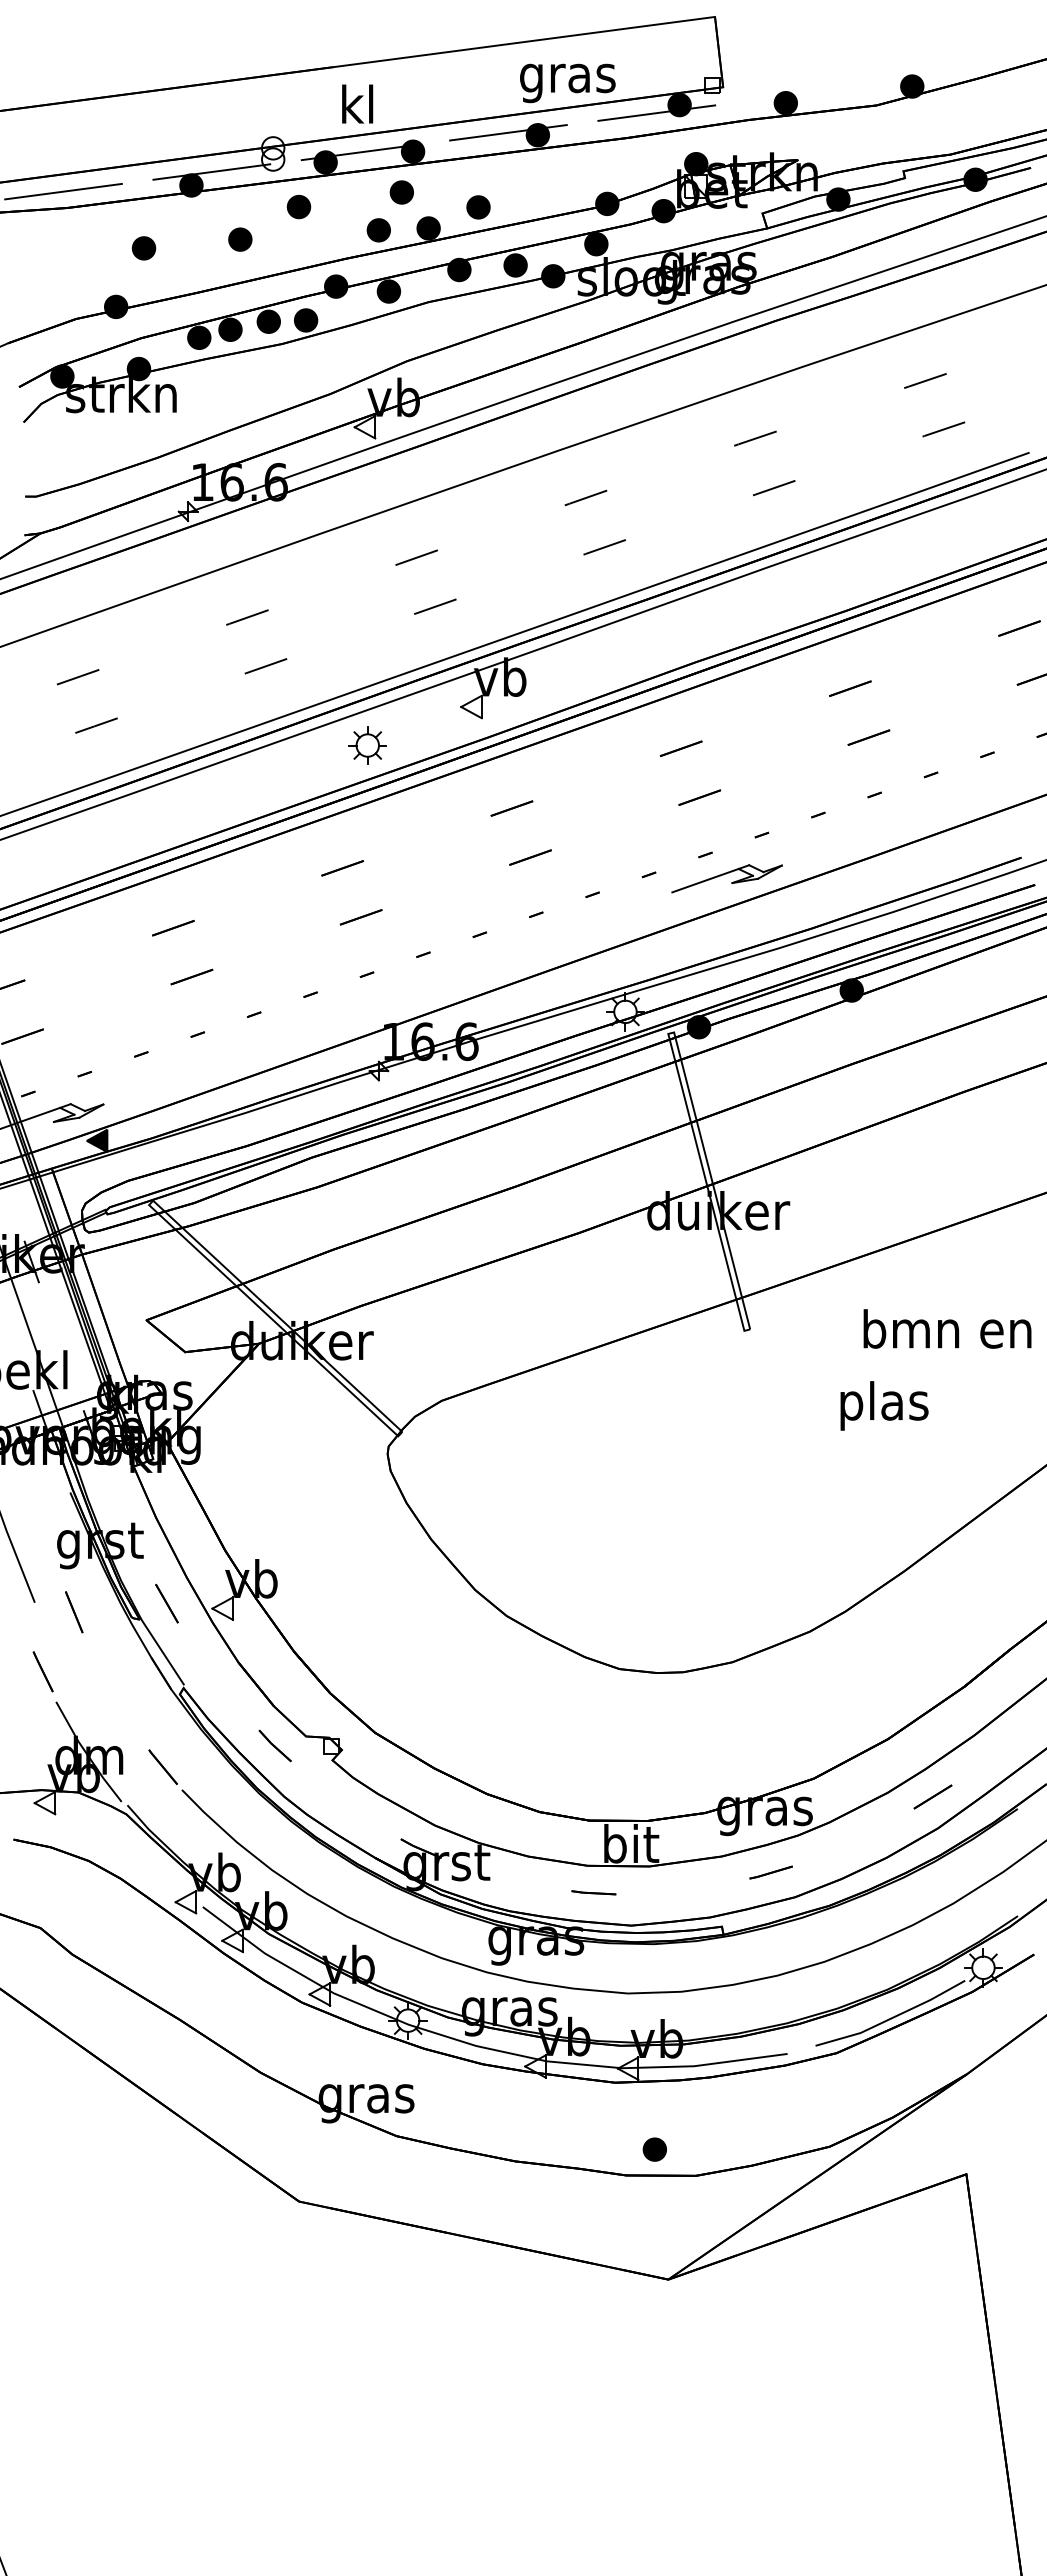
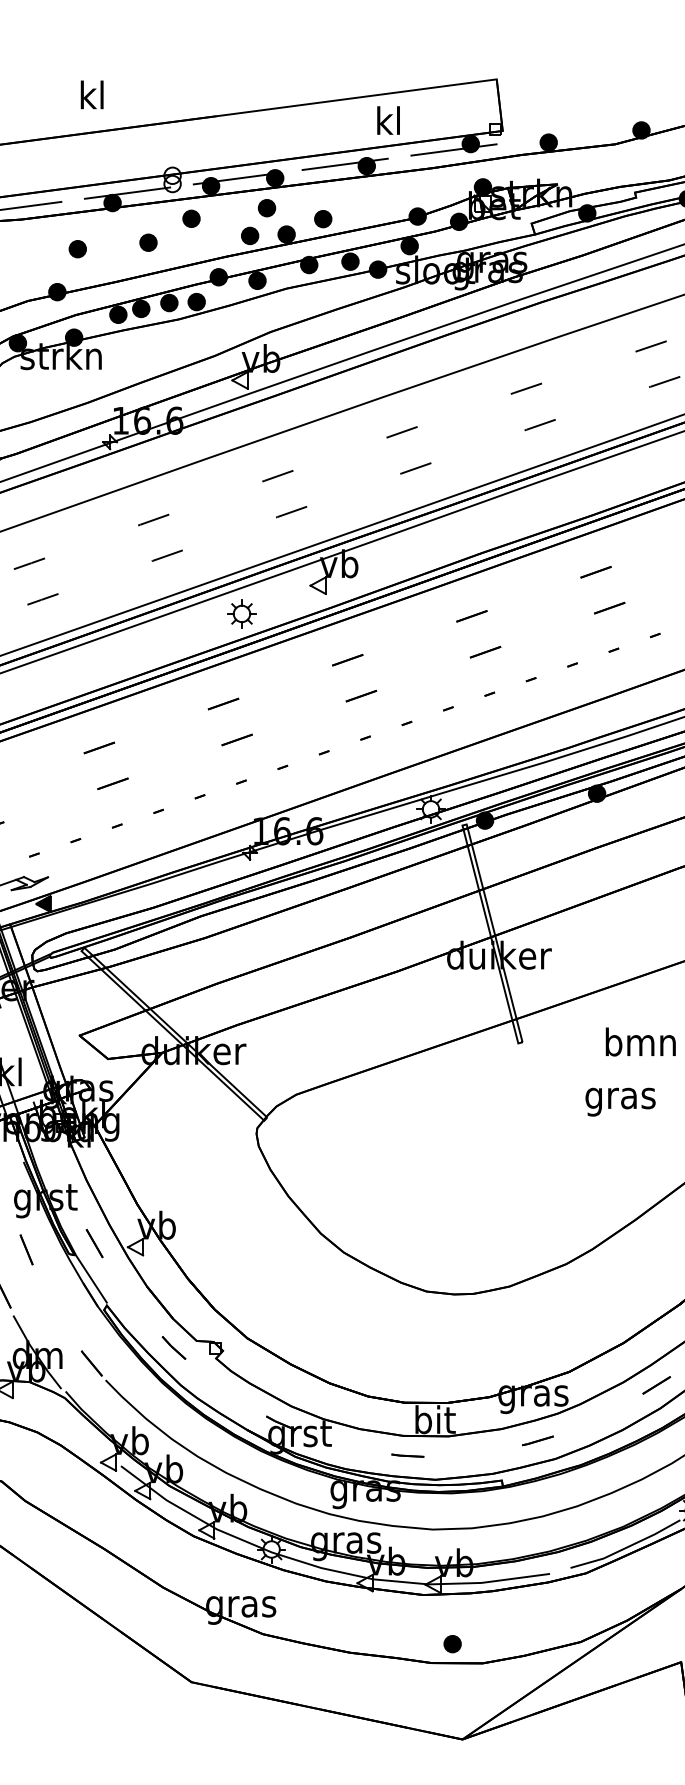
text: (567, 78) -> (388, 124), gras -> kl
text: (357, 103) -> (92, 94), moved
part: (726, 878) -> (505, 711), removed
text: (883, 1405) -> (620, 1098), plas -> gras

